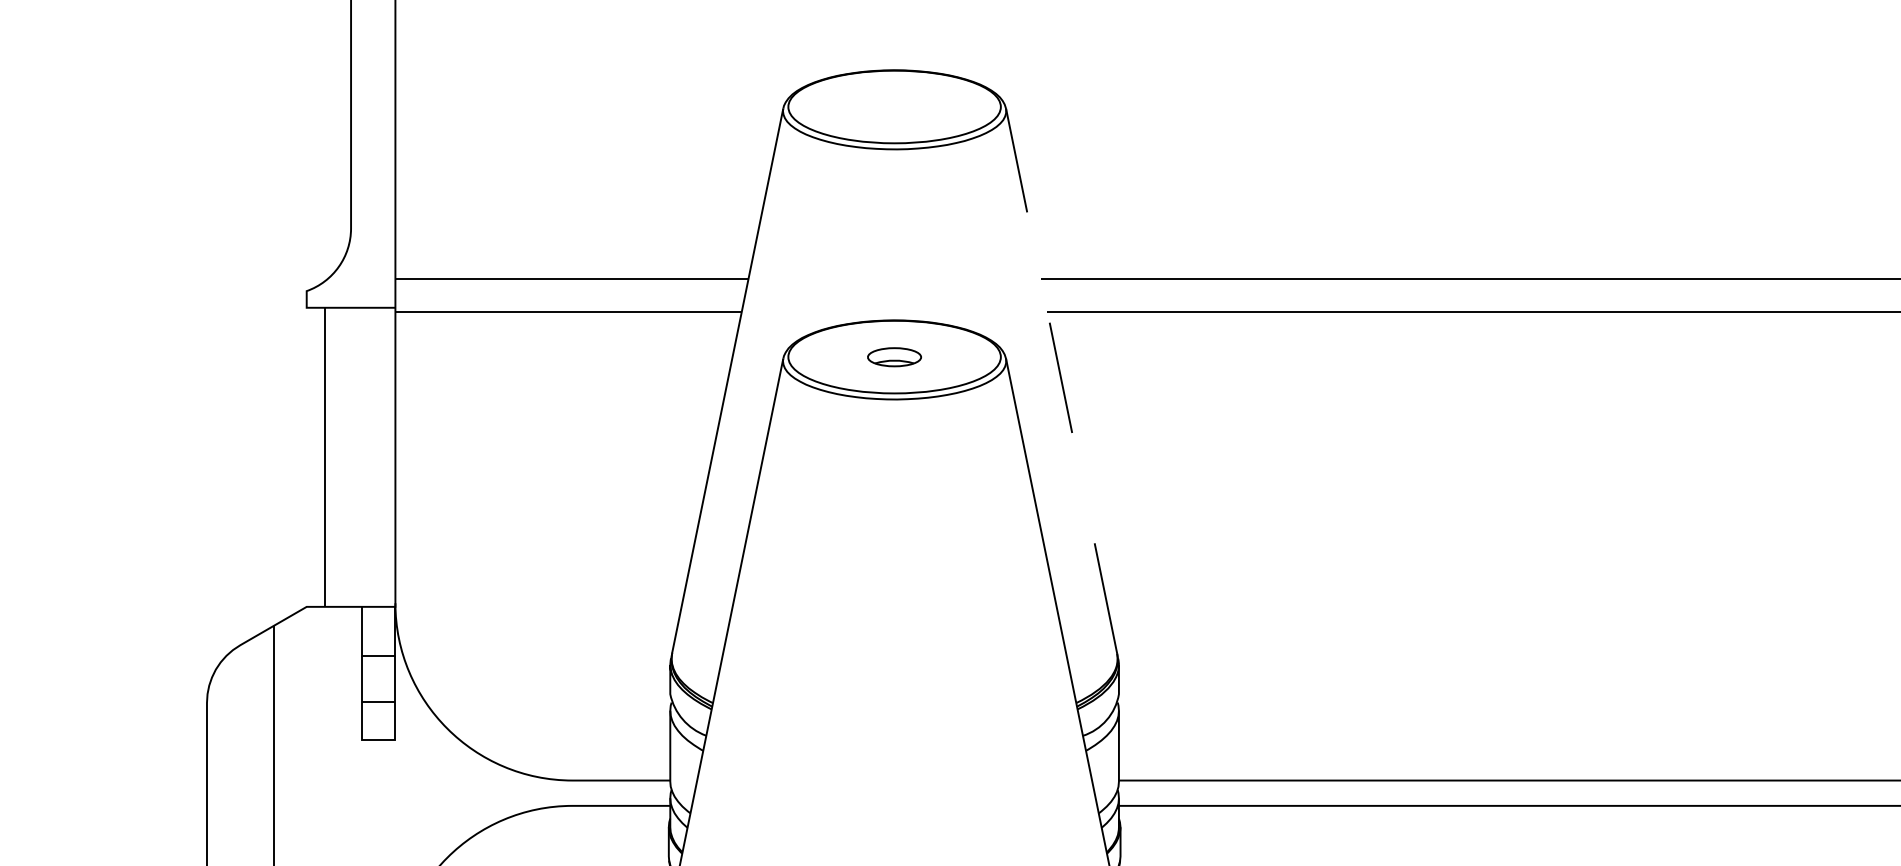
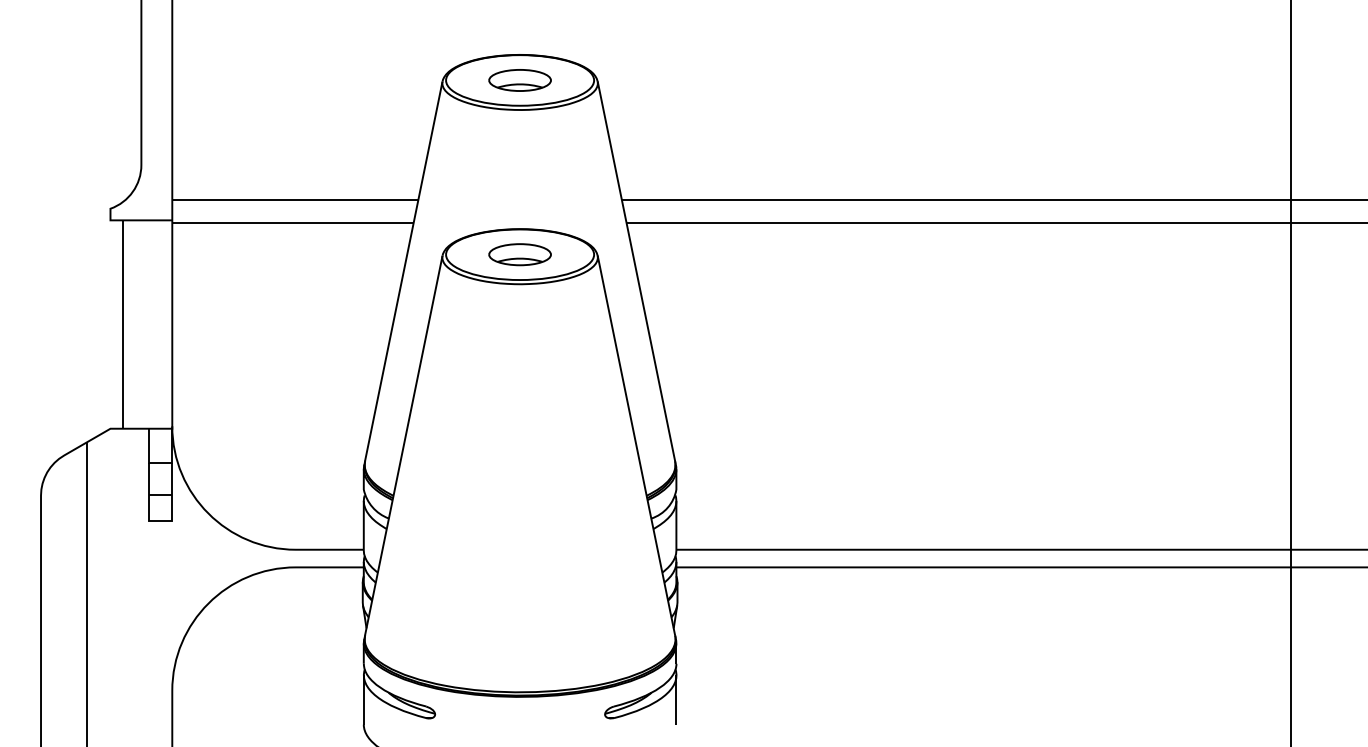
part: (893, 107) -> (519, 80), added
part: (893, 356) -> (519, 254), size x1.67
line: (1061, 381) -> (636, 271), dashed -> solid

